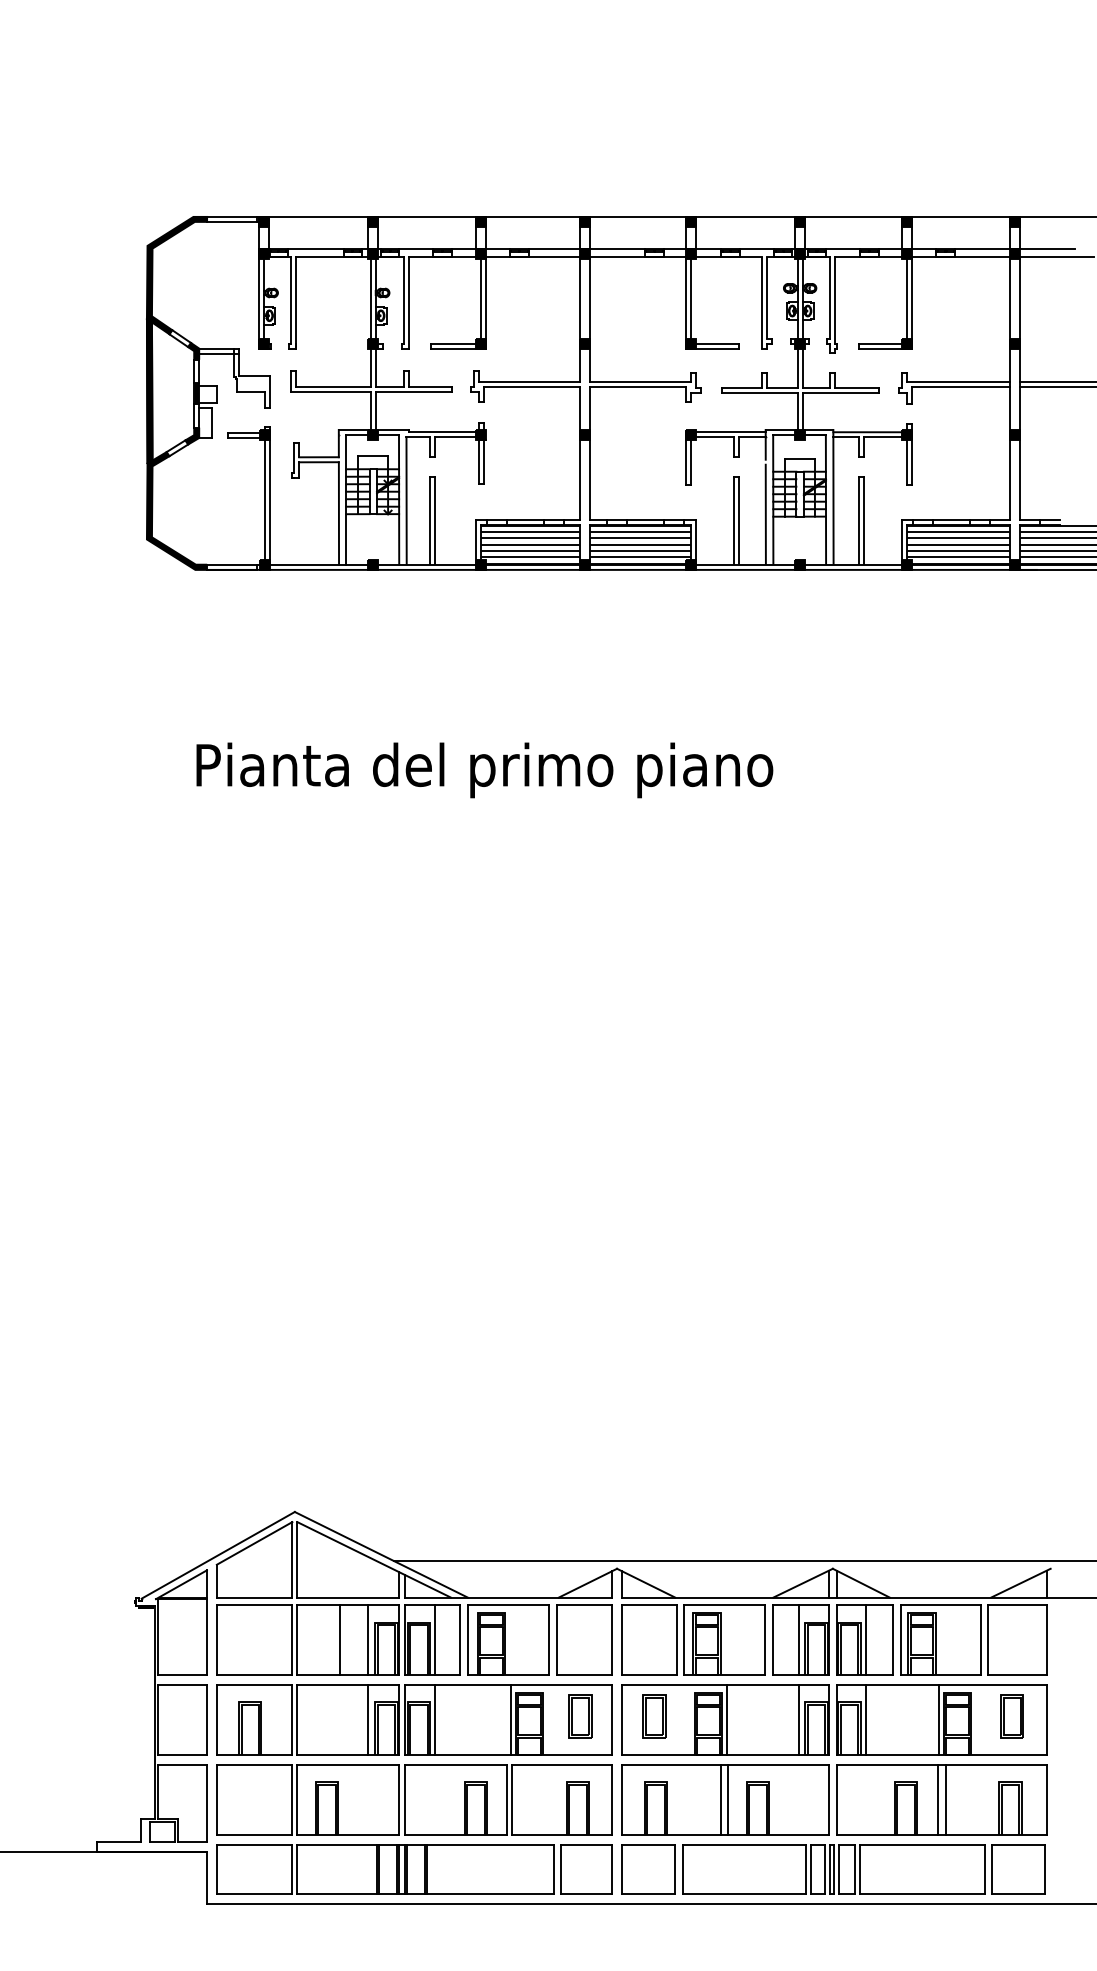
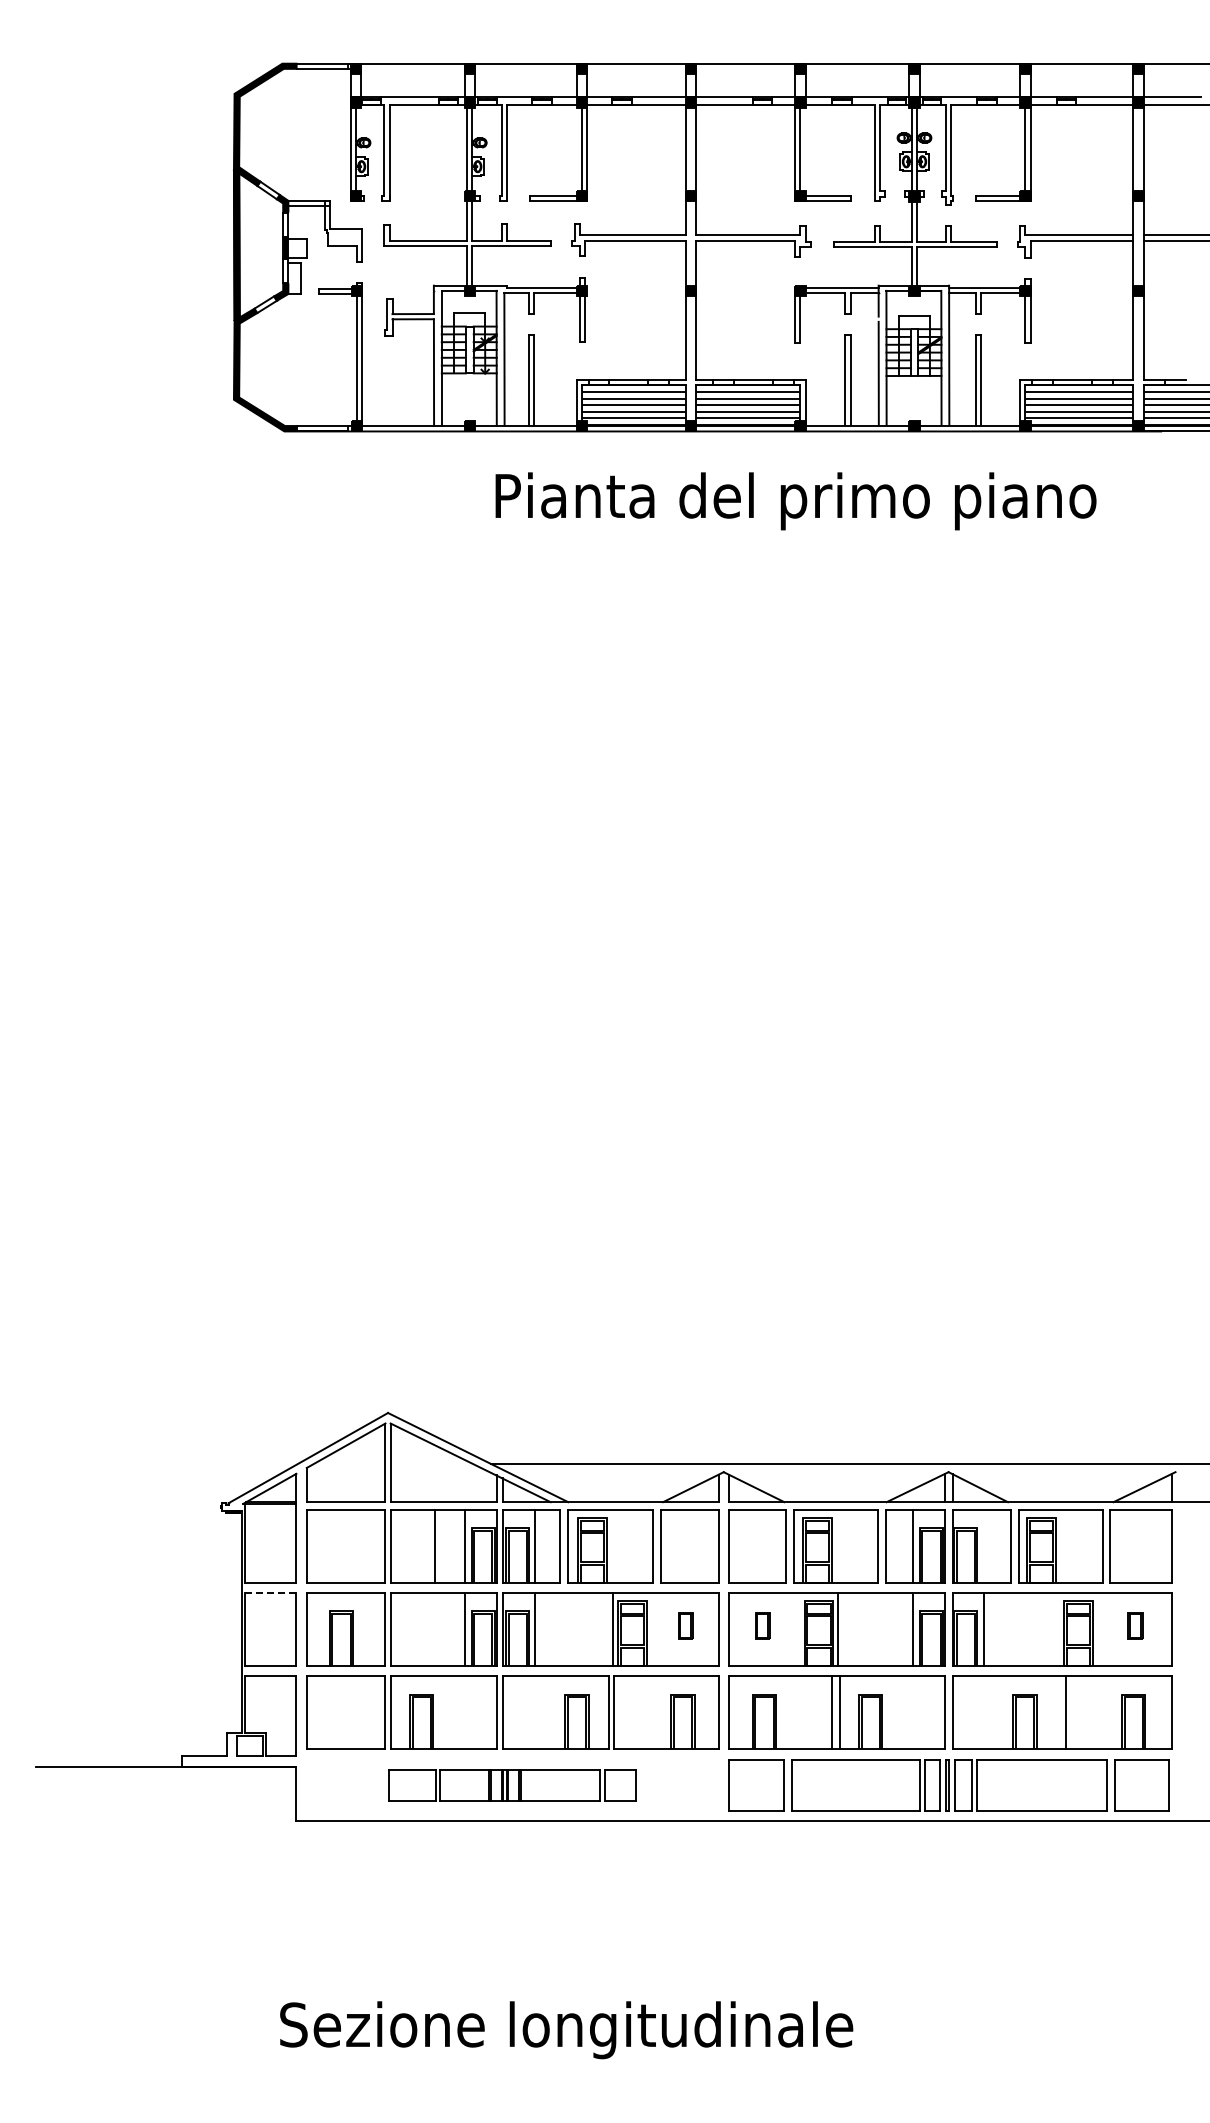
text: (484, 770) -> (795, 501), moved
line: (866, 1640) -> (983, 1546), removed
line: (182, 1685) -> (270, 1593), solid -> dashed
part: (580, 1715) -> (685, 1625), size x0.6
part: (654, 1715) -> (762, 1625), size x0.6
part: (1012, 1715) -> (1135, 1625), size x0.6
line: (939, 1719) -> (1059, 1629), removed
line: (938, 1799) -> (1058, 1712), removed
part: (414, 1869) -> (512, 1785), size x0.6

